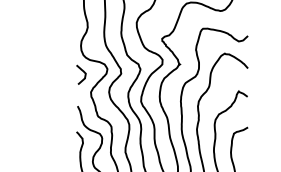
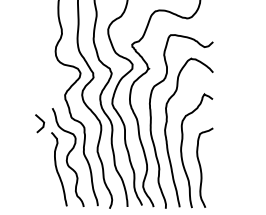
curve: (82, 72) -> (41, 121), moved

